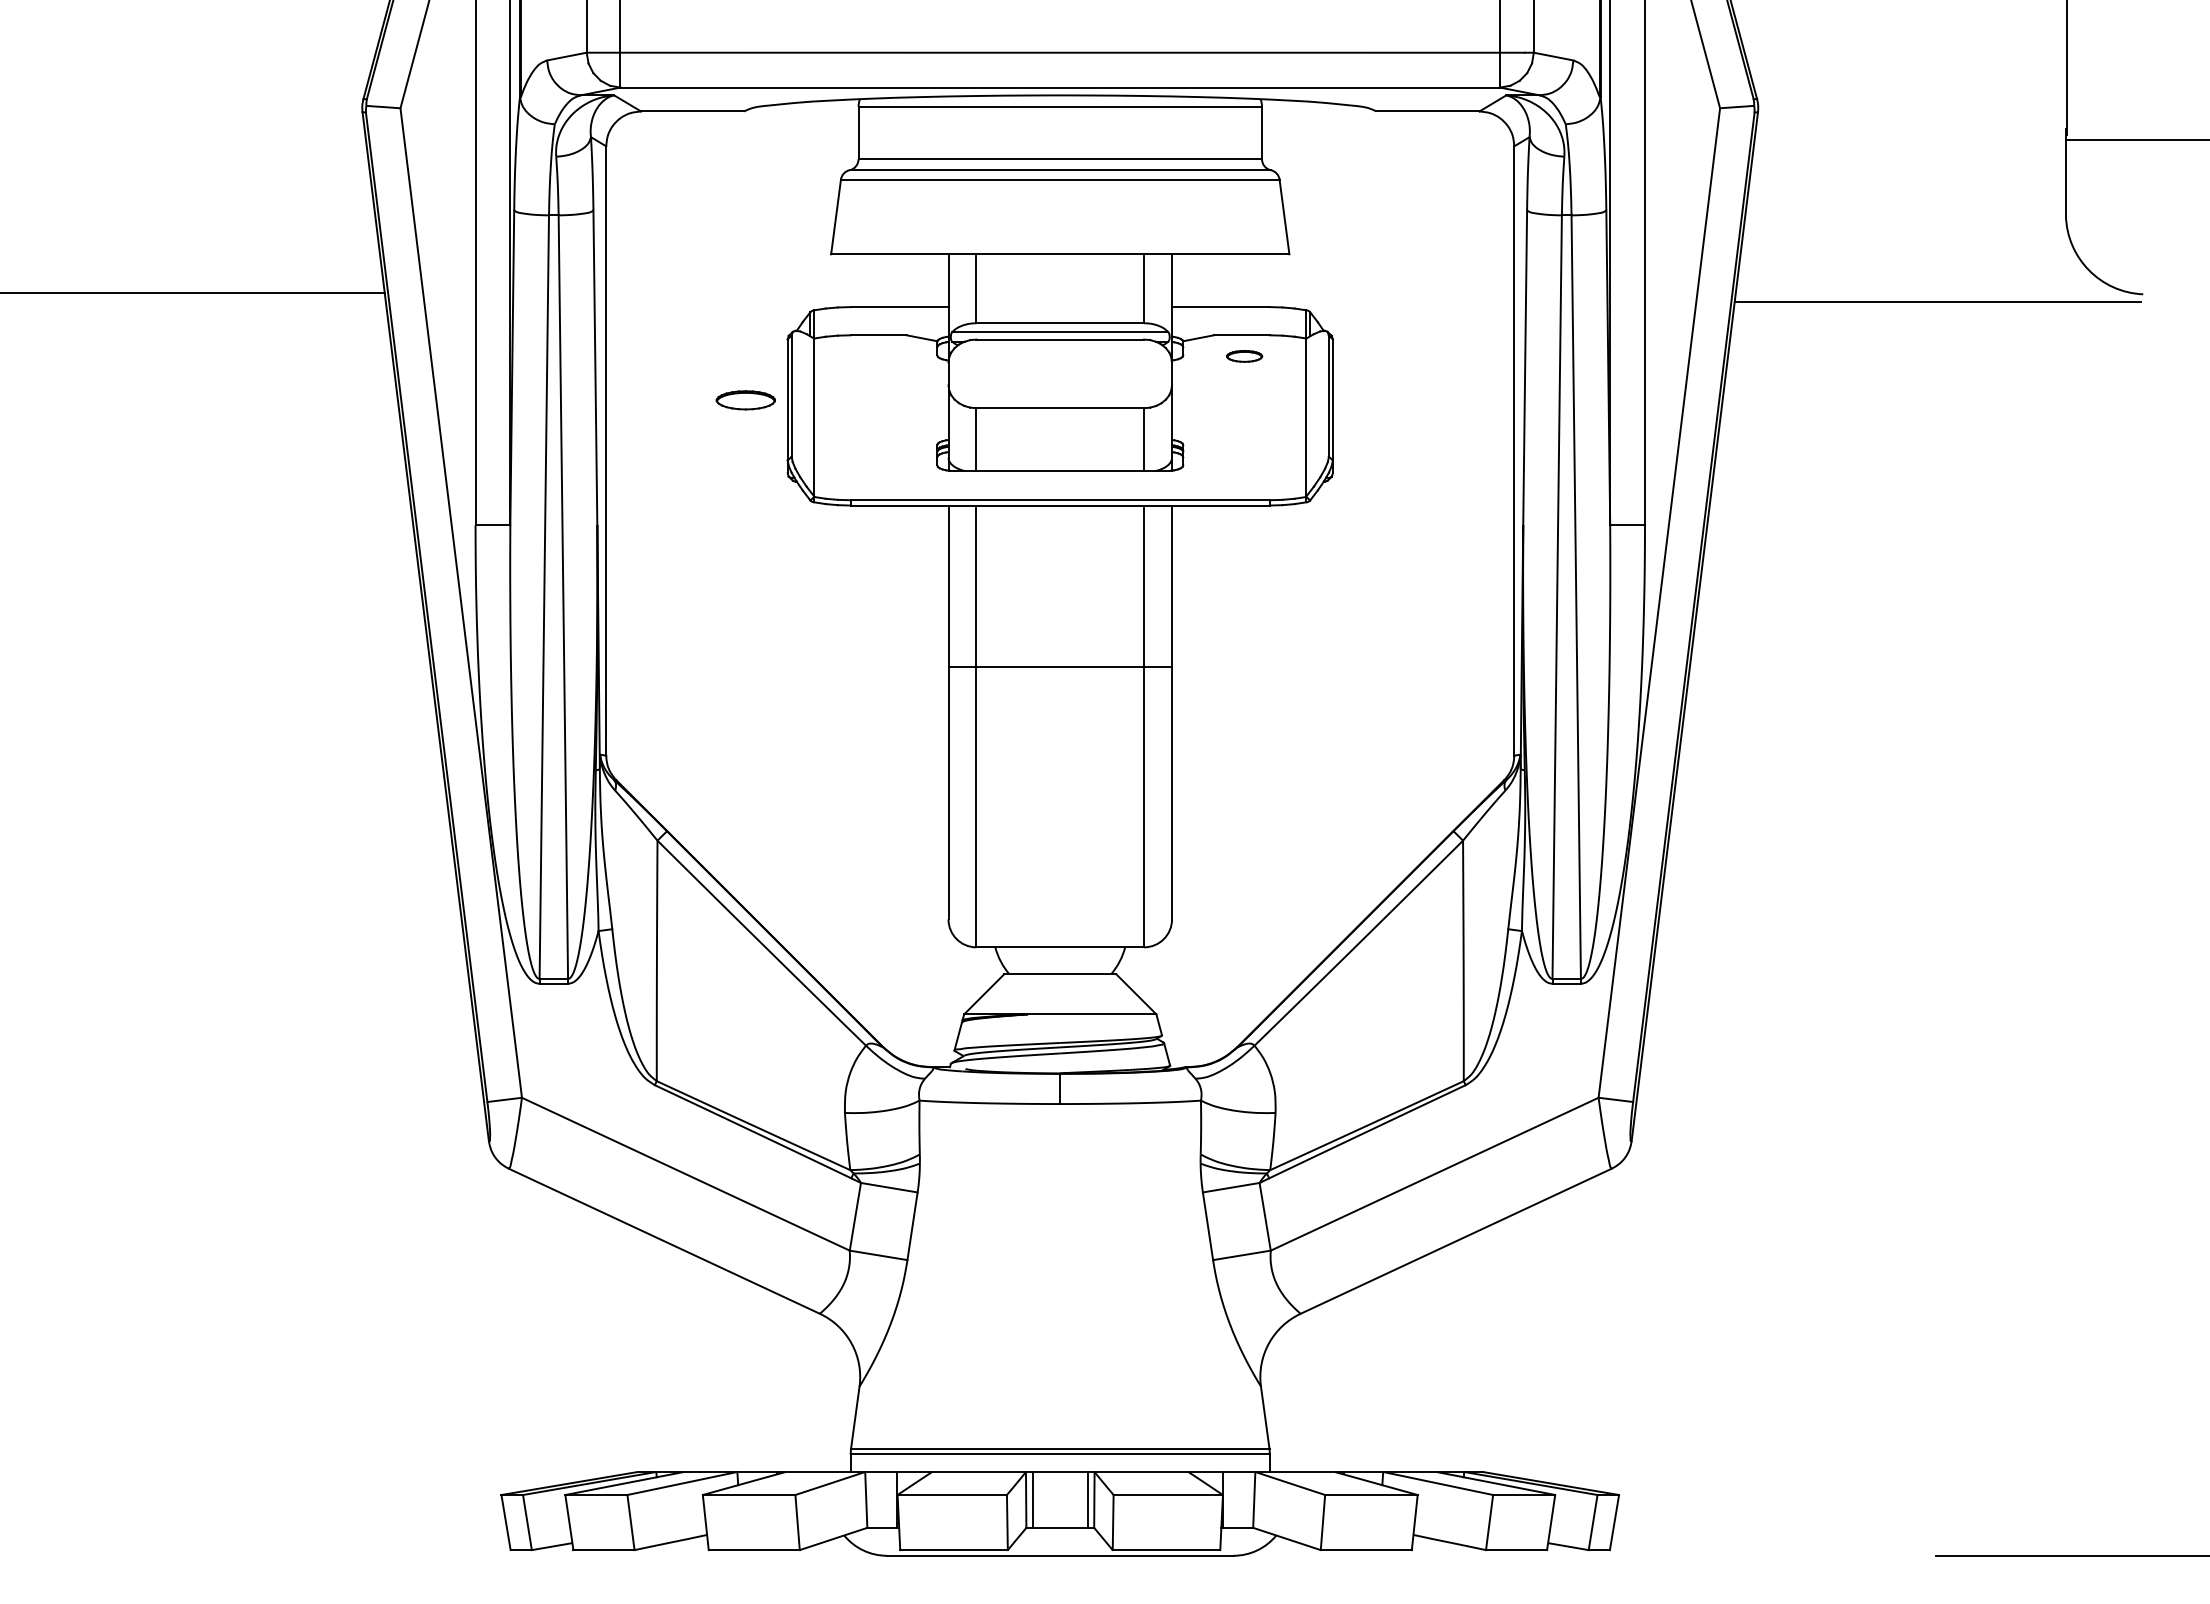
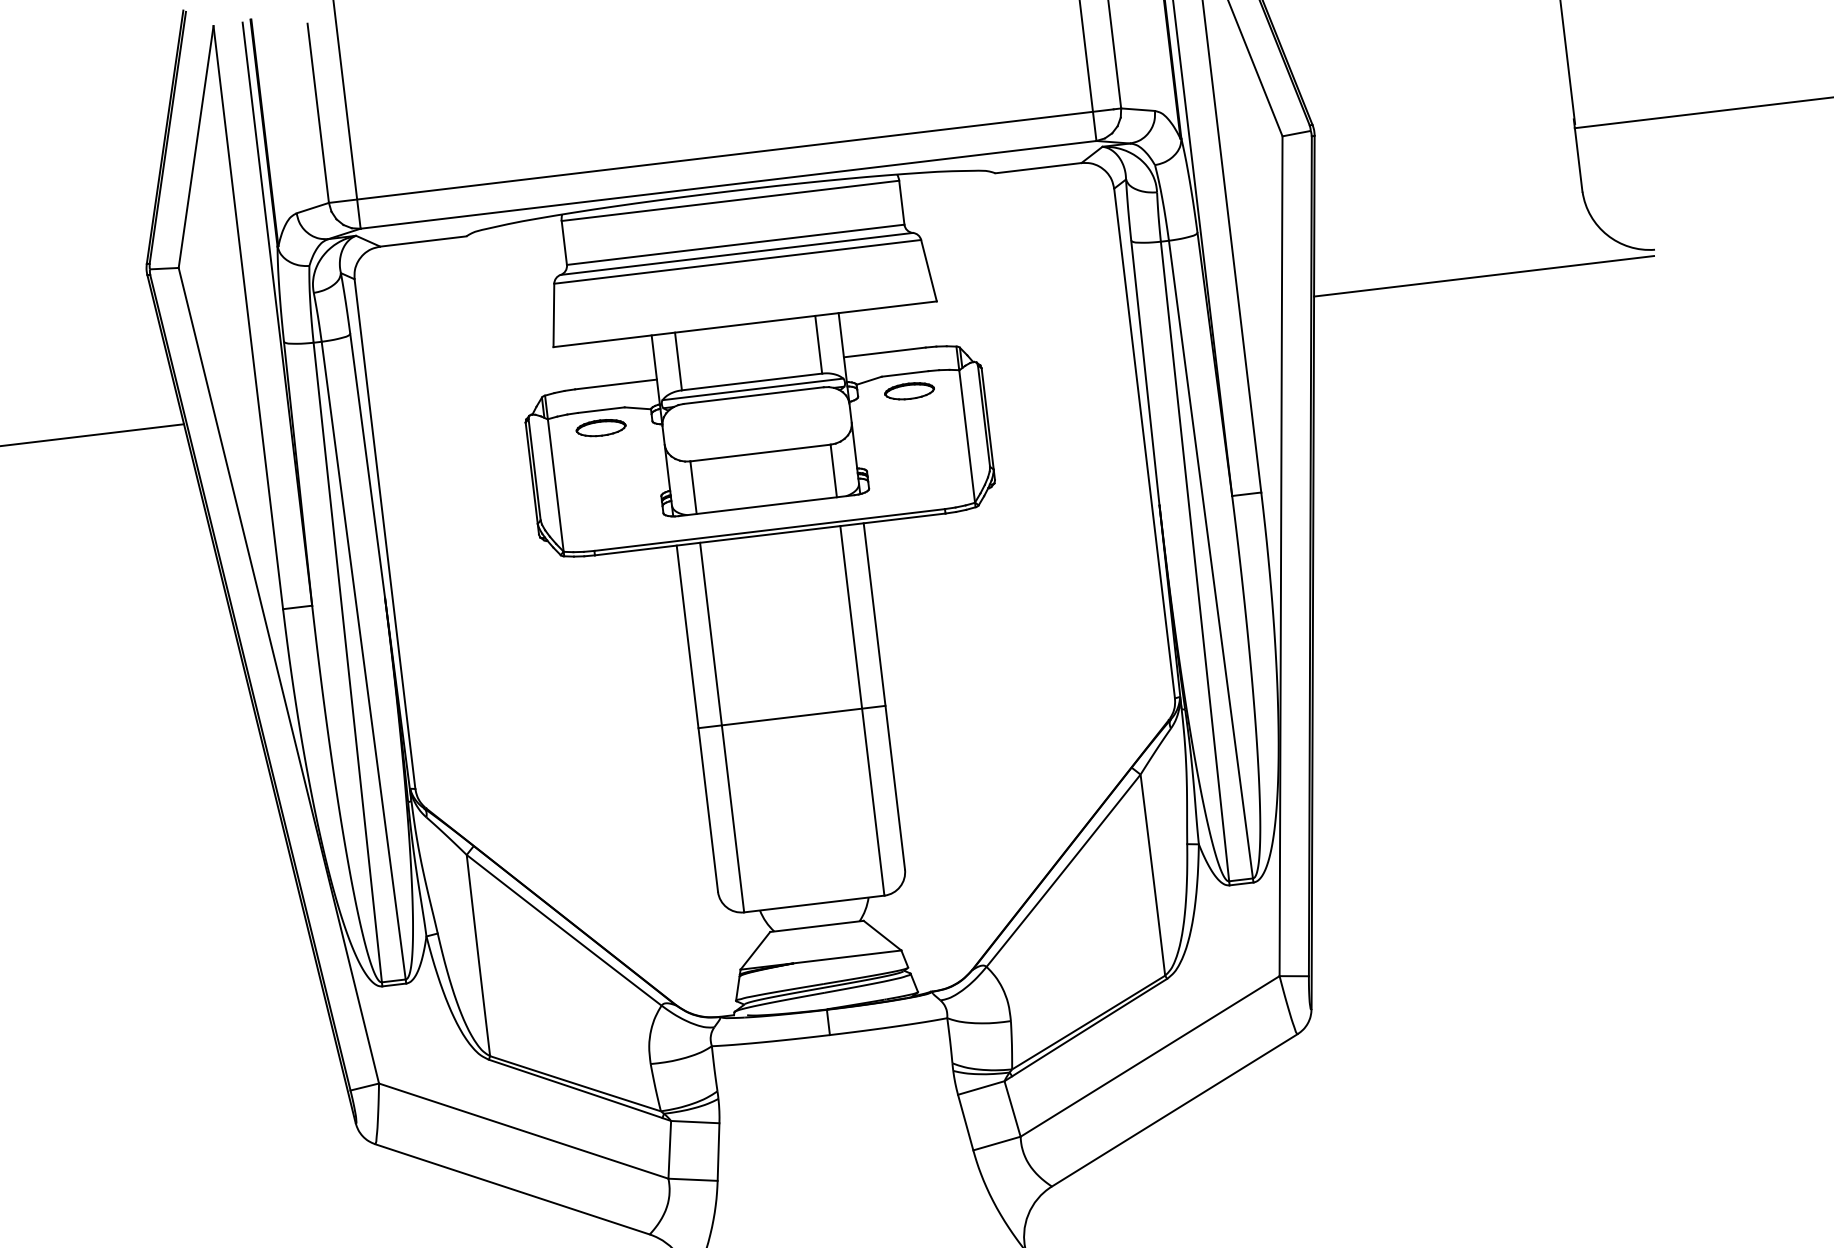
part: (1244, 356) -> (909, 391), size x1.67
part: (745, 400) -> (600, 428), moved
line: (1060, 666) -> (792, 716), moved

